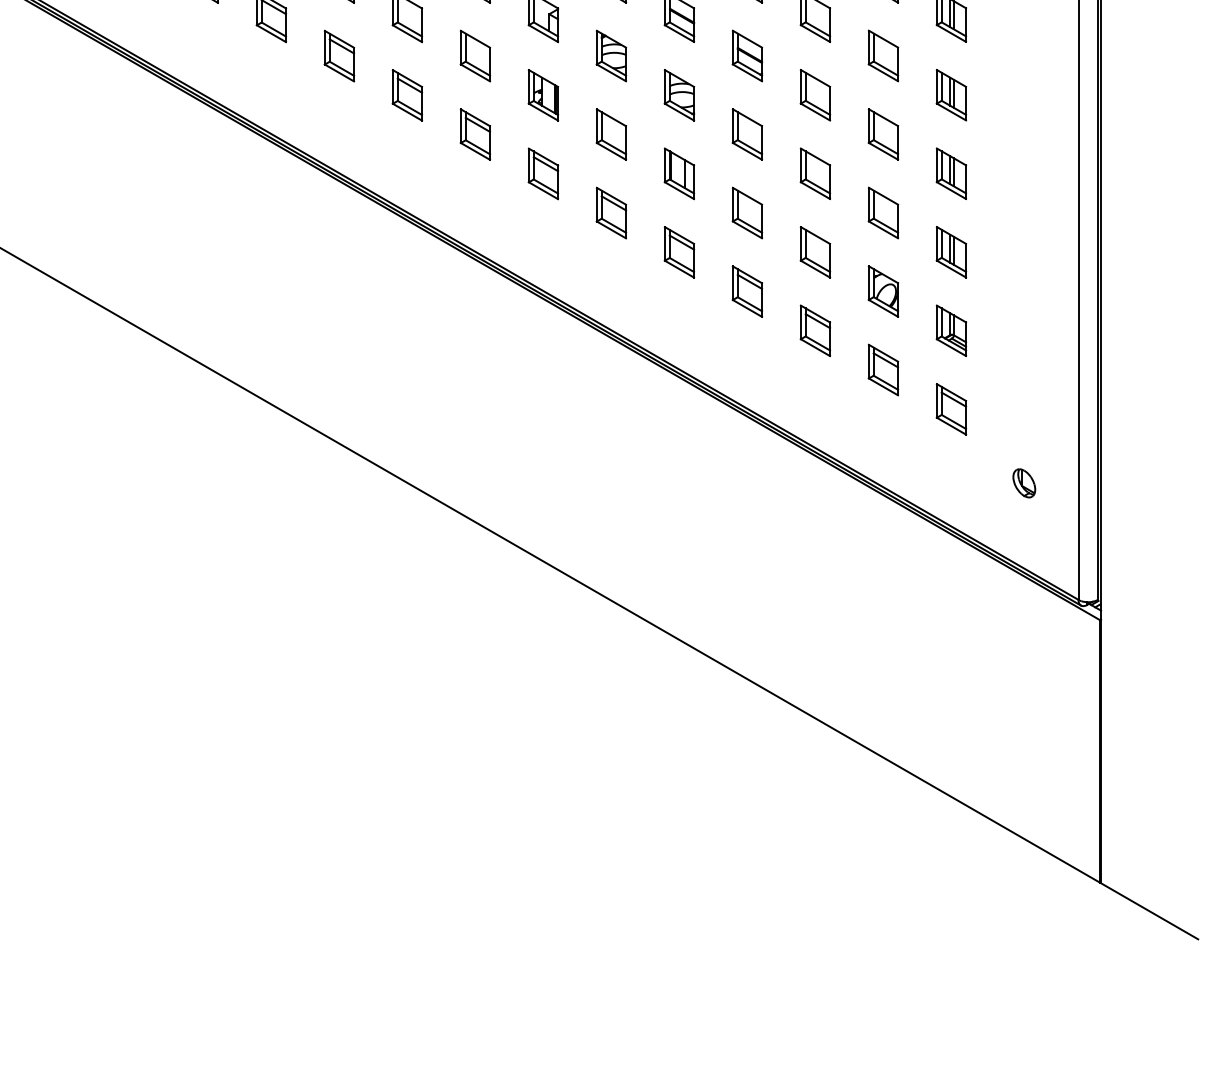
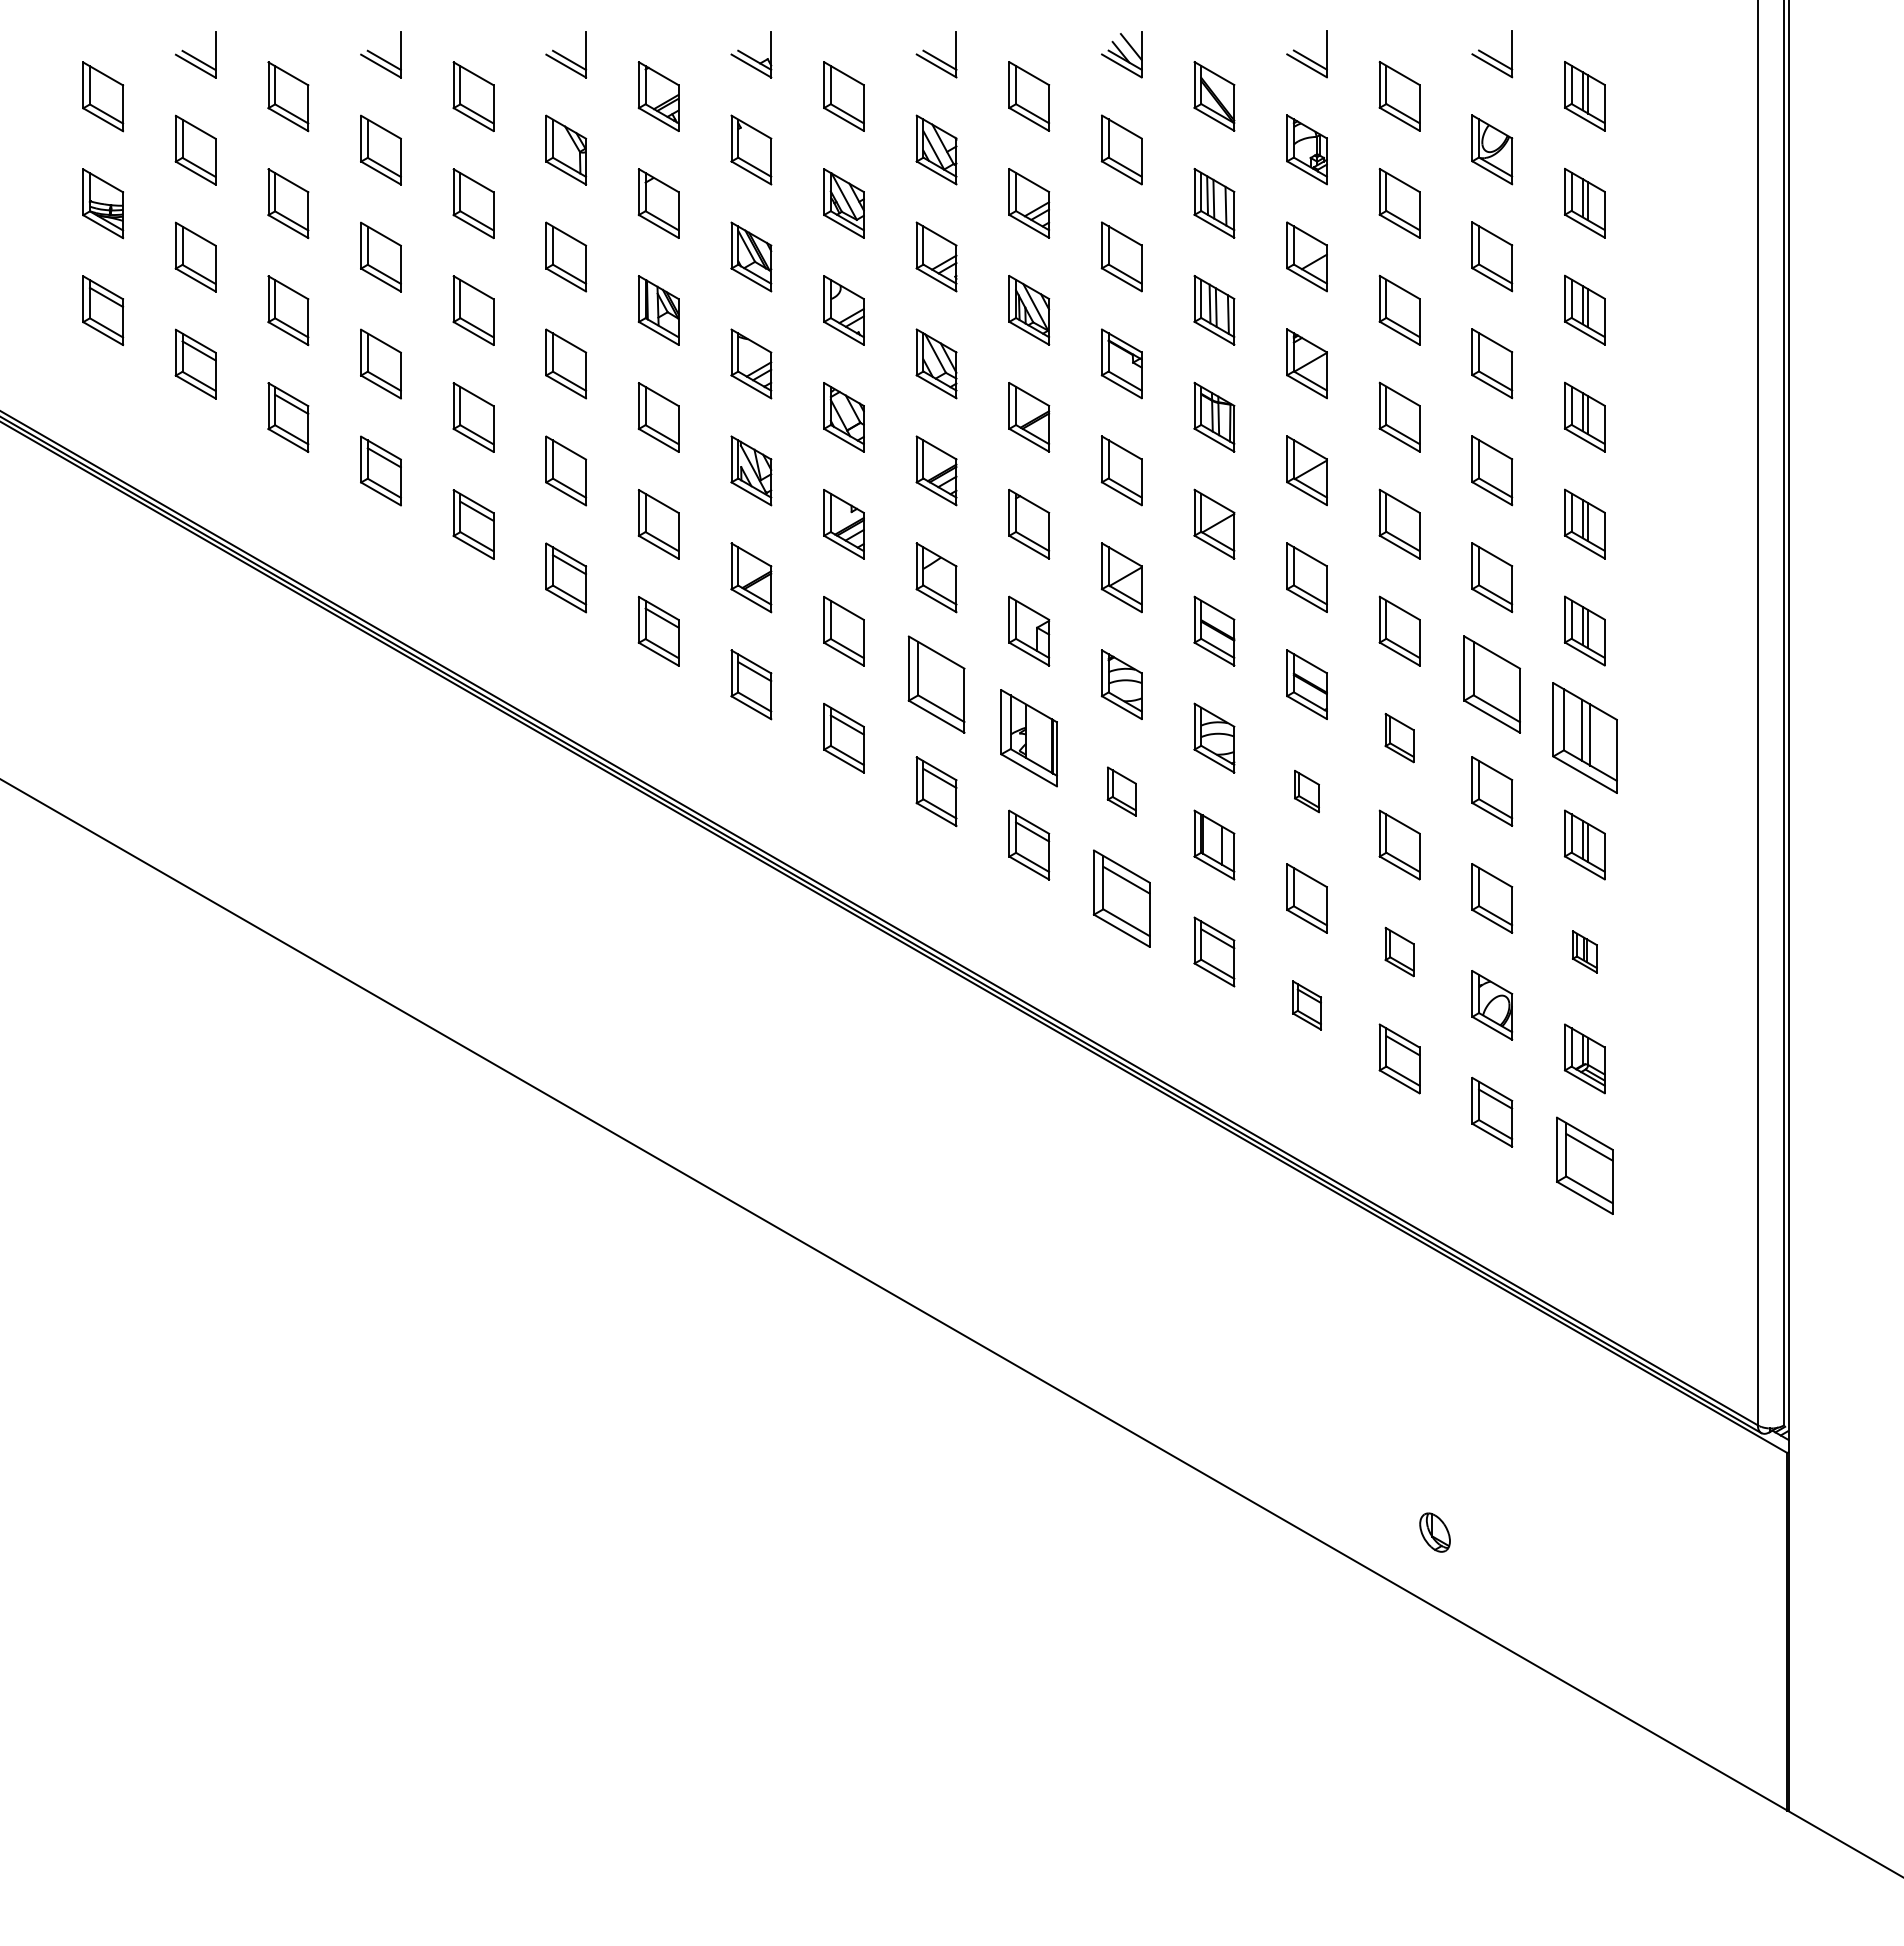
part: (475, 55) -> (936, 684), size x1.4
part: (883, 55) -> (1492, 684), size x1.4
part: (543, 94) -> (1029, 737), size x1.4
part: (815, 94) -> (1399, 737), size x0.7
part: (951, 94) -> (1584, 737), size x1.6
part: (611, 134) -> (1121, 791), size x0.7
part: (747, 134) -> (1306, 791), size x0.6
part: (611, 213) -> (1121, 898), size x1.4
part: (815, 251) -> (1399, 951), size x0.7
part: (951, 251) -> (1584, 951), size x0.6
part: (747, 291) -> (1306, 1005), size x0.7
part: (951, 409) -> (1584, 1165), size x1.4
part: (1023, 483) -> (1434, 1532), moved

